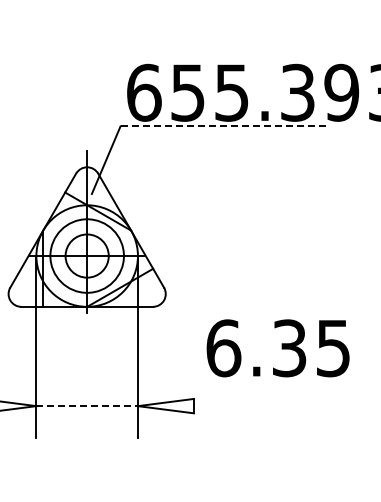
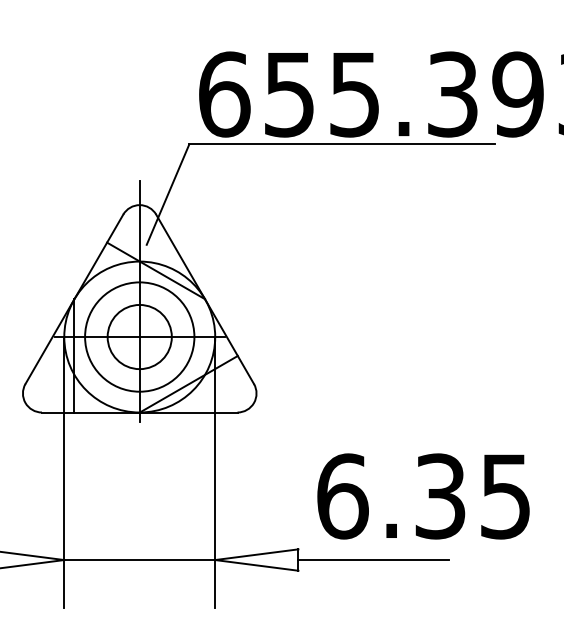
line: (223, 126) -> (342, 144), dashed -> solid
text: (277, 348) -> (422, 496), moved
line: (87, 406) -> (140, 560), dashed -> solid
line: (244, 406) -> (373, 560), added

